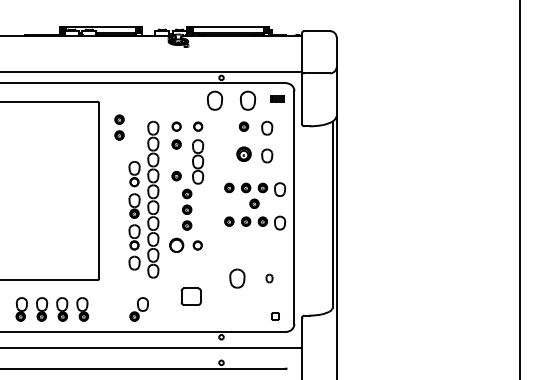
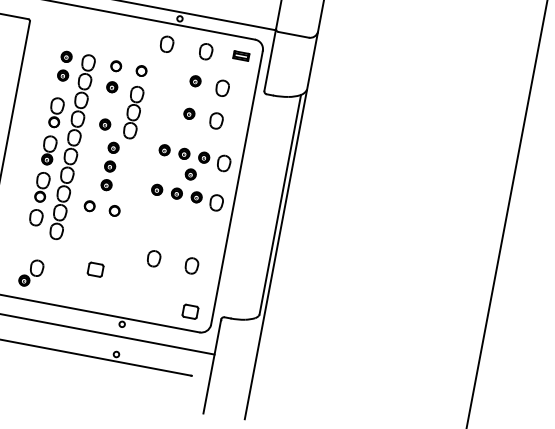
part: (214, 100) -> (166, 43), size x0.71
part: (247, 100) -> (205, 51), size x0.71
part: (119, 127) -> (64, 66), moved
part: (243, 154) -> (188, 113), size x0.62
part: (176, 245) -> (89, 206), size x0.62
part: (237, 278) -> (154, 258), size x0.71
part: (269, 278) -> (191, 265), size x1.67
part: (191, 296) -> (95, 269), size x0.62
part: (275, 316) -> (190, 311), size x1.67

